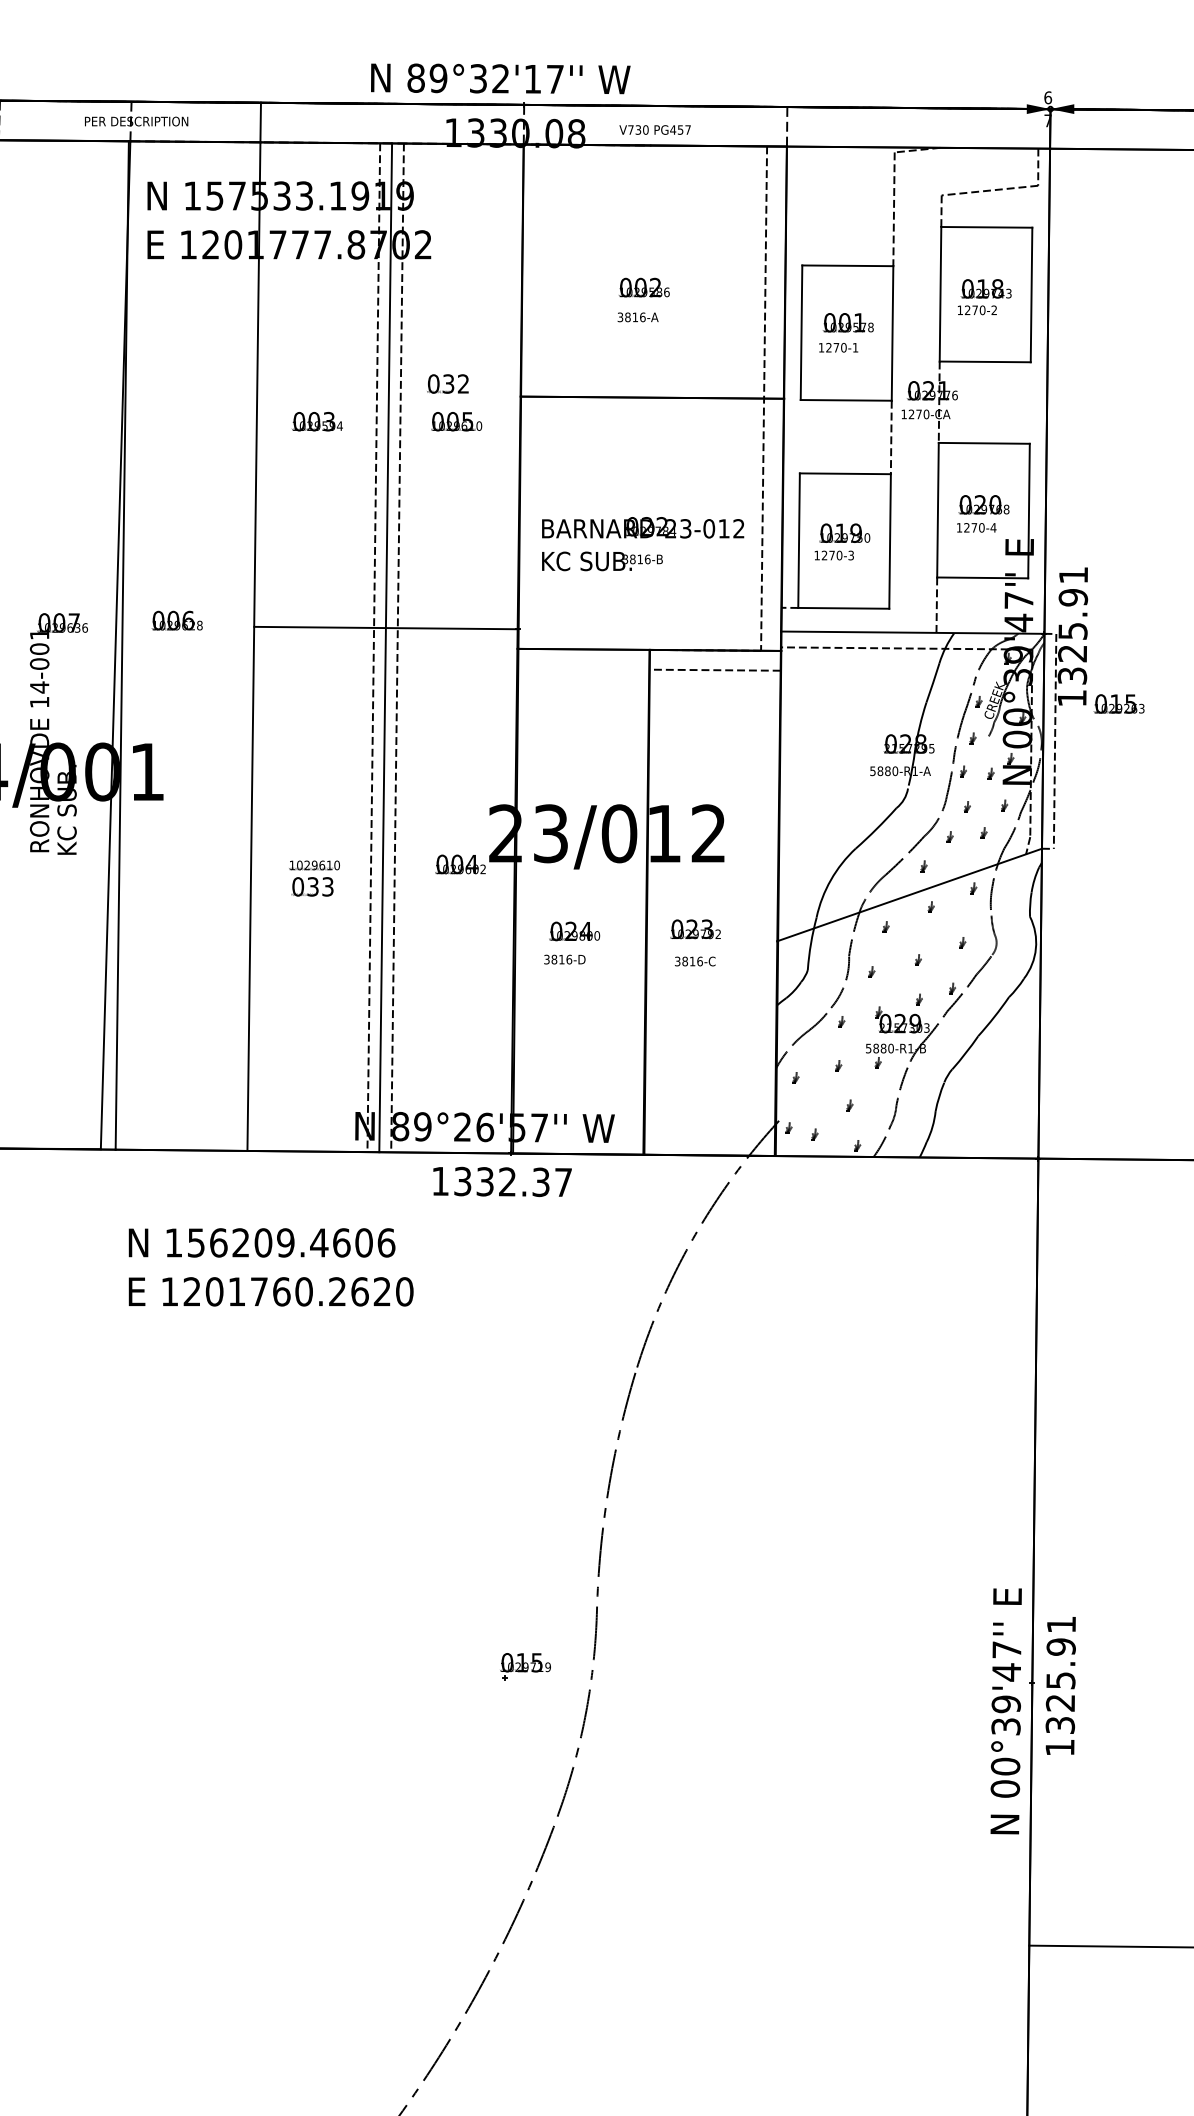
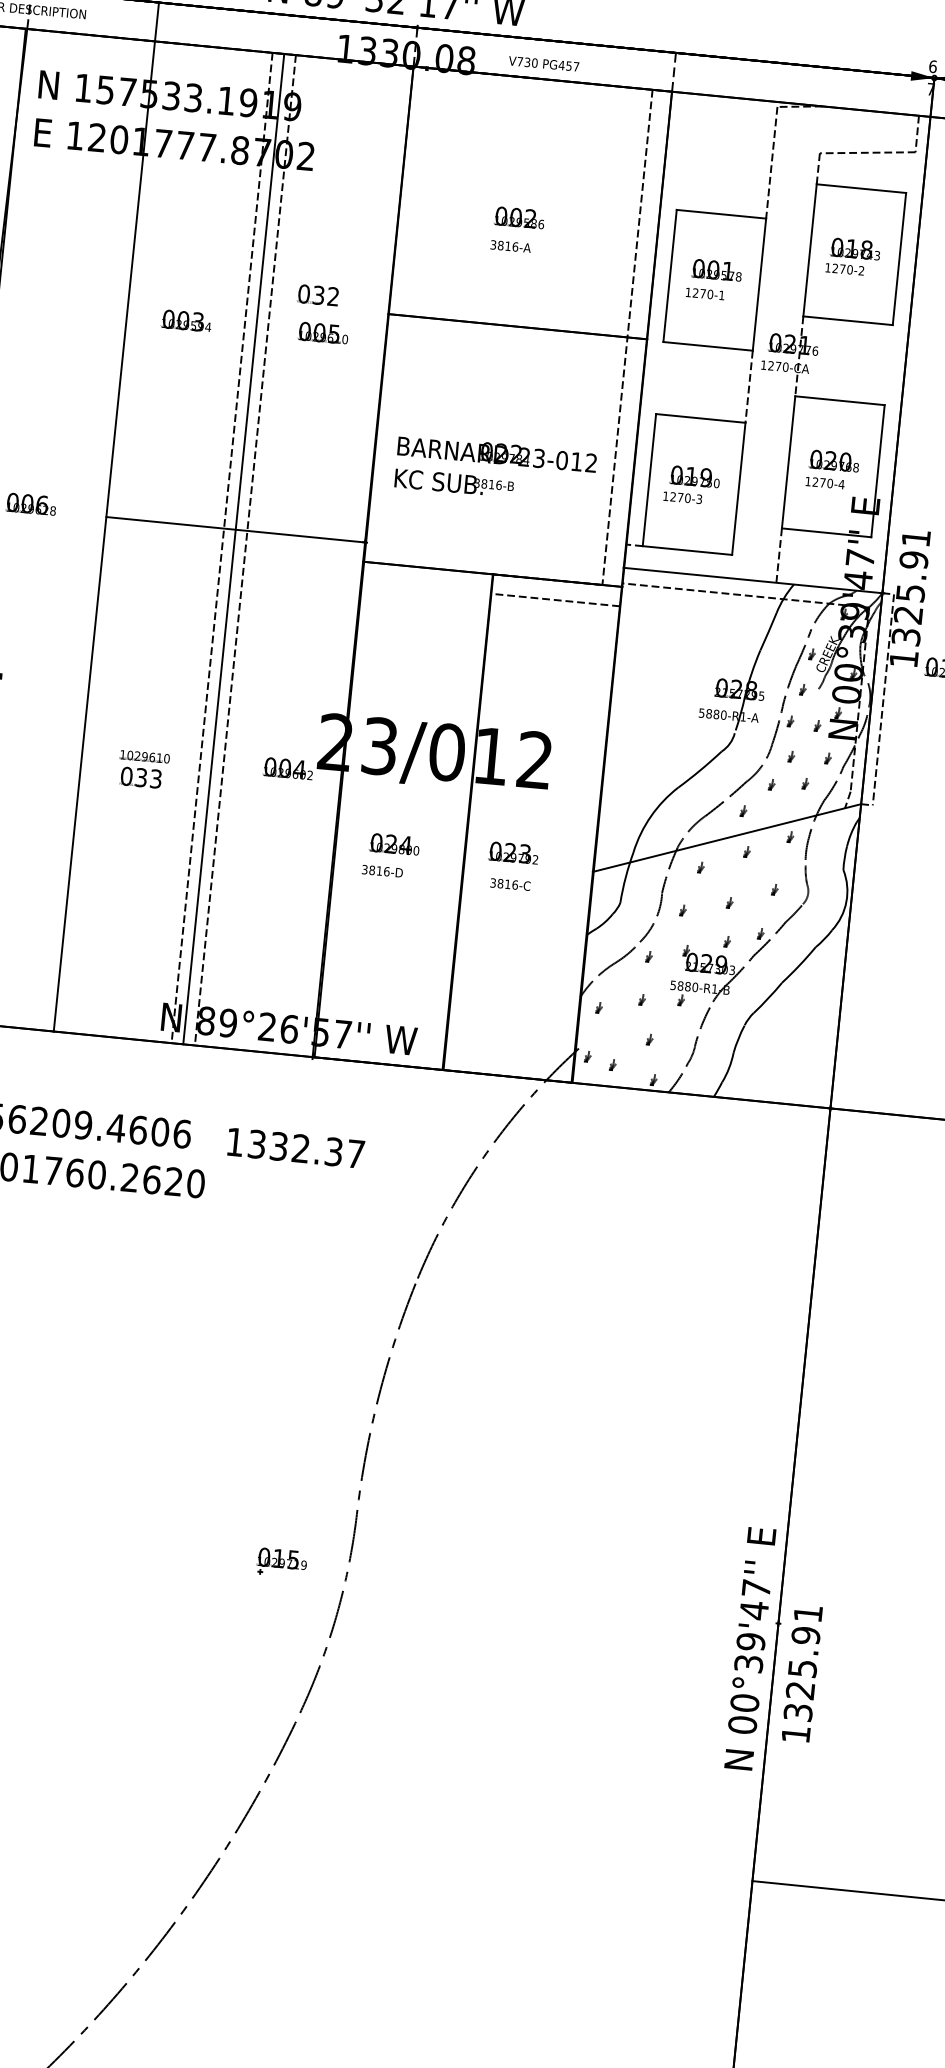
text: (502, 1181) -> (296, 1147), moved
text: (1060, 1685) -> (801, 1673), moved

